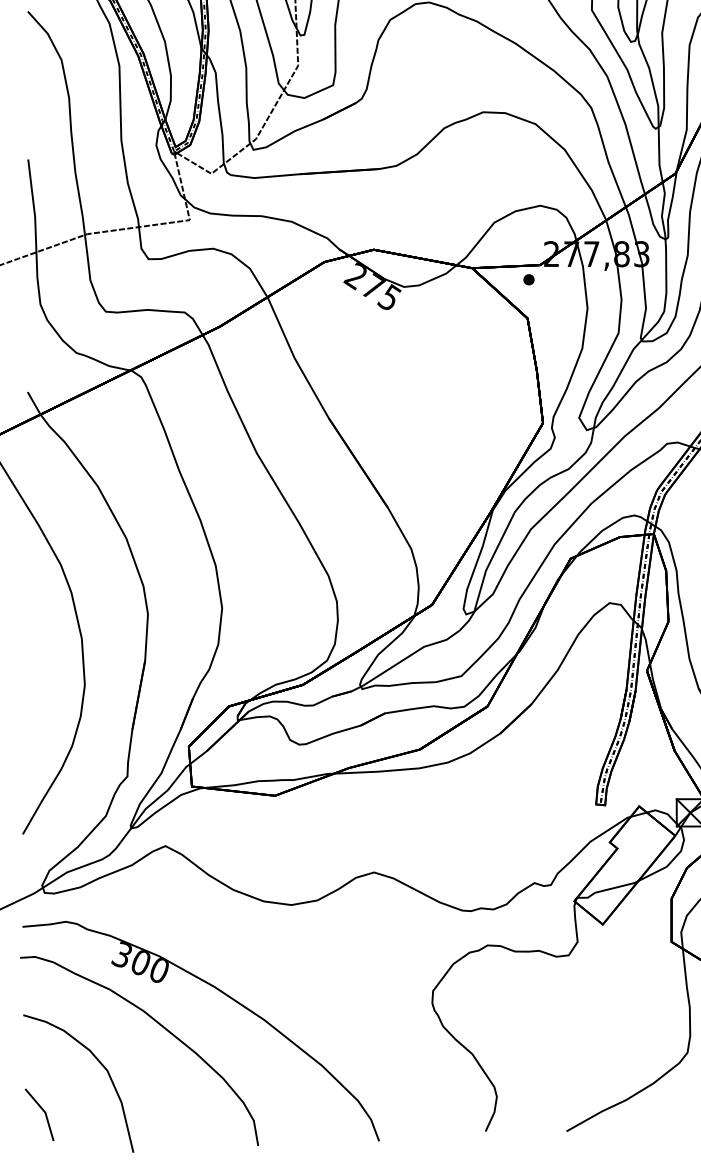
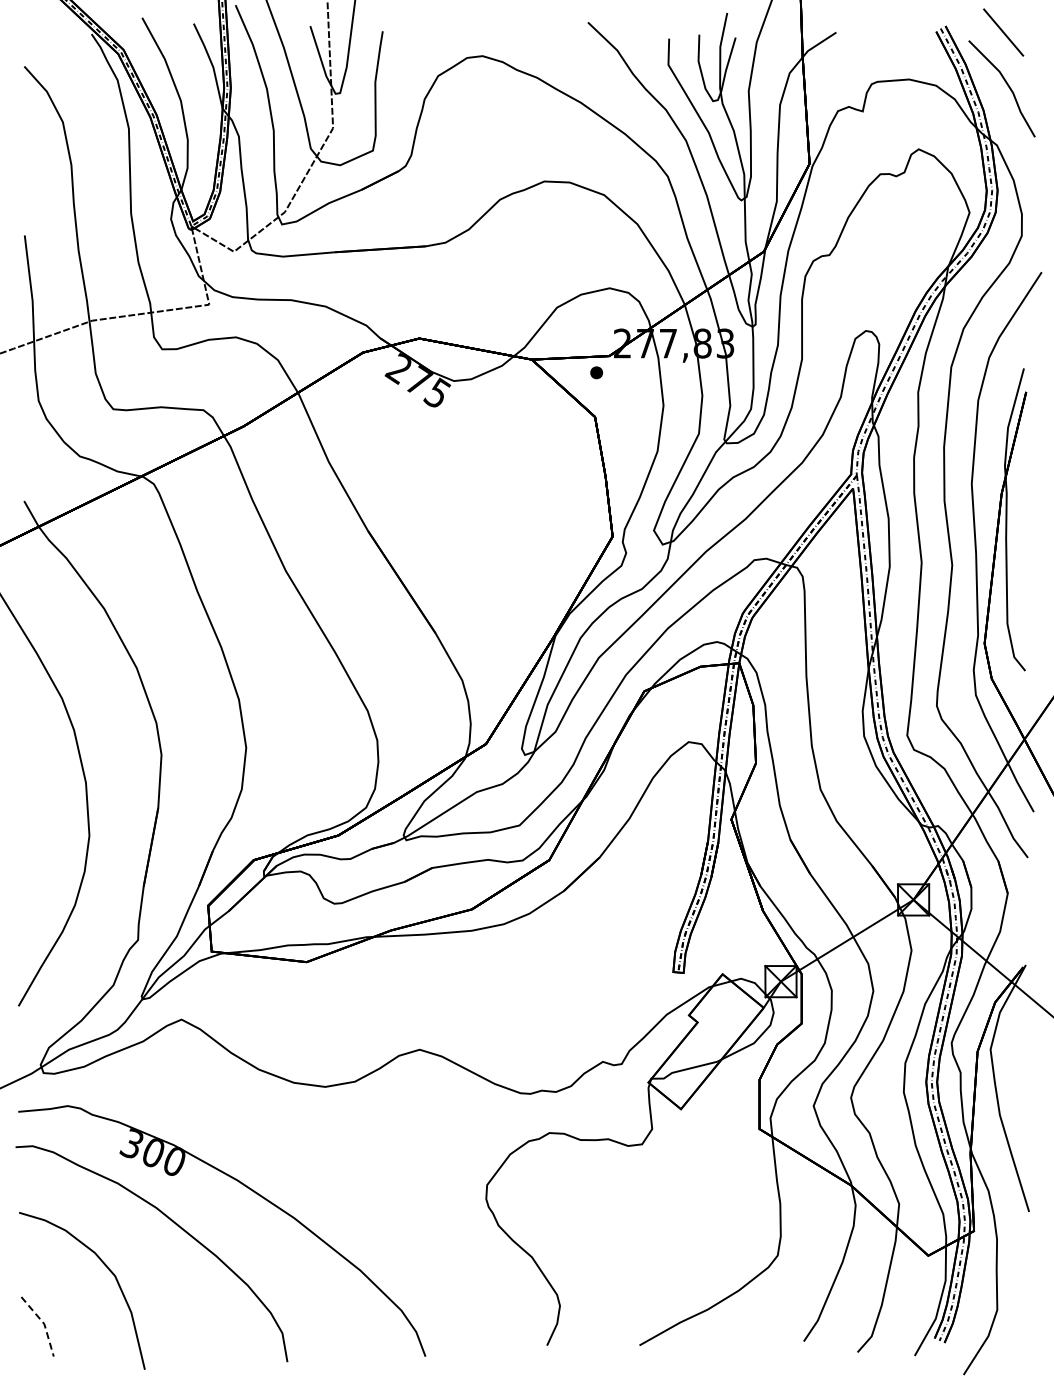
line: (45, 1113) -> (44, 1324), solid -> dashed

